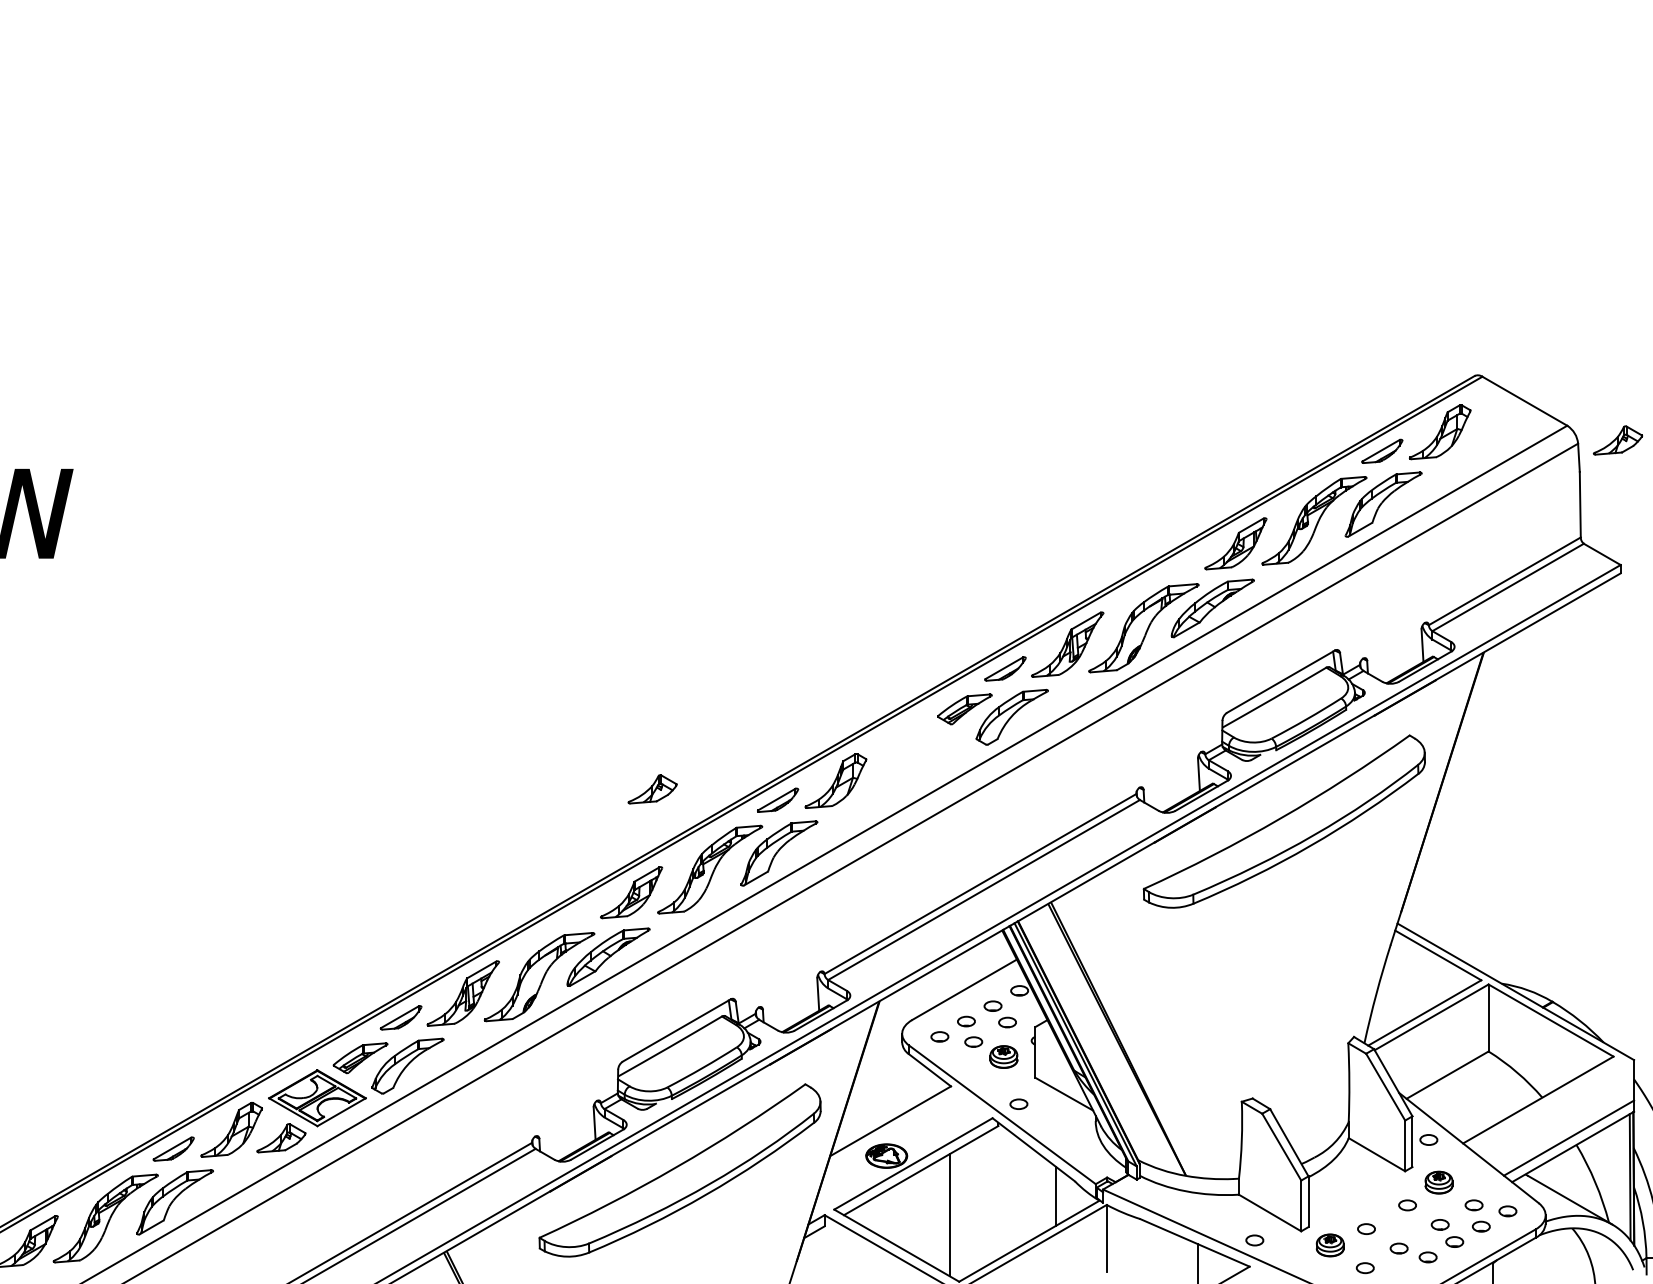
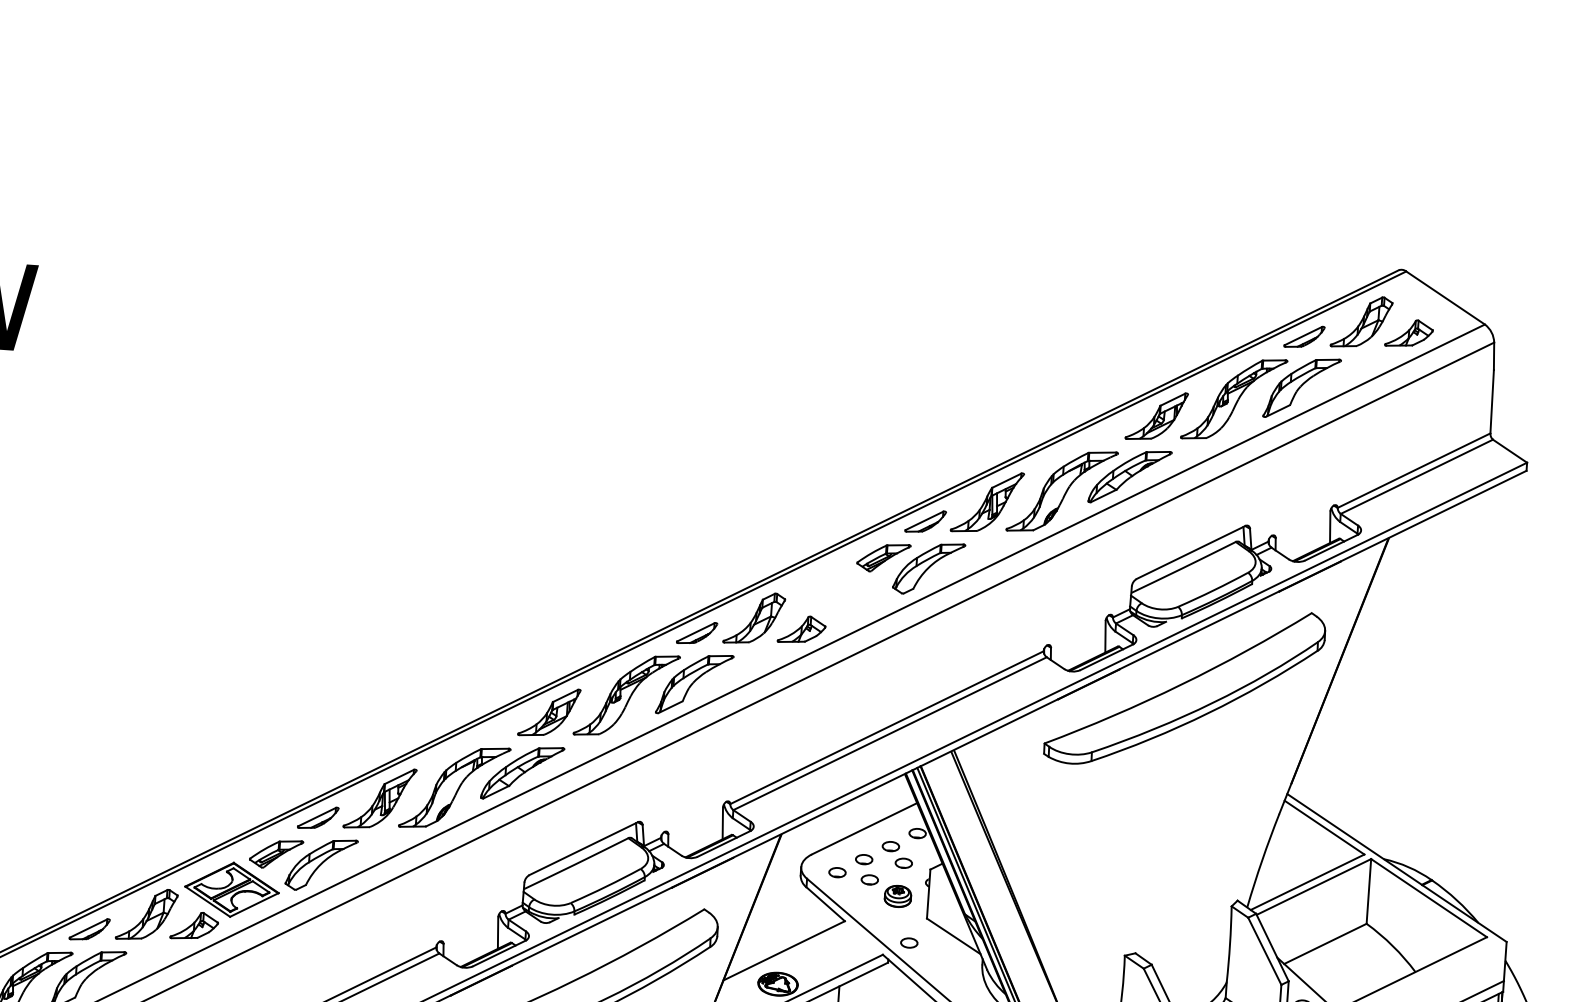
part: (1617, 440) -> (1408, 333), moved
part: (652, 789) -> (801, 629), moved

